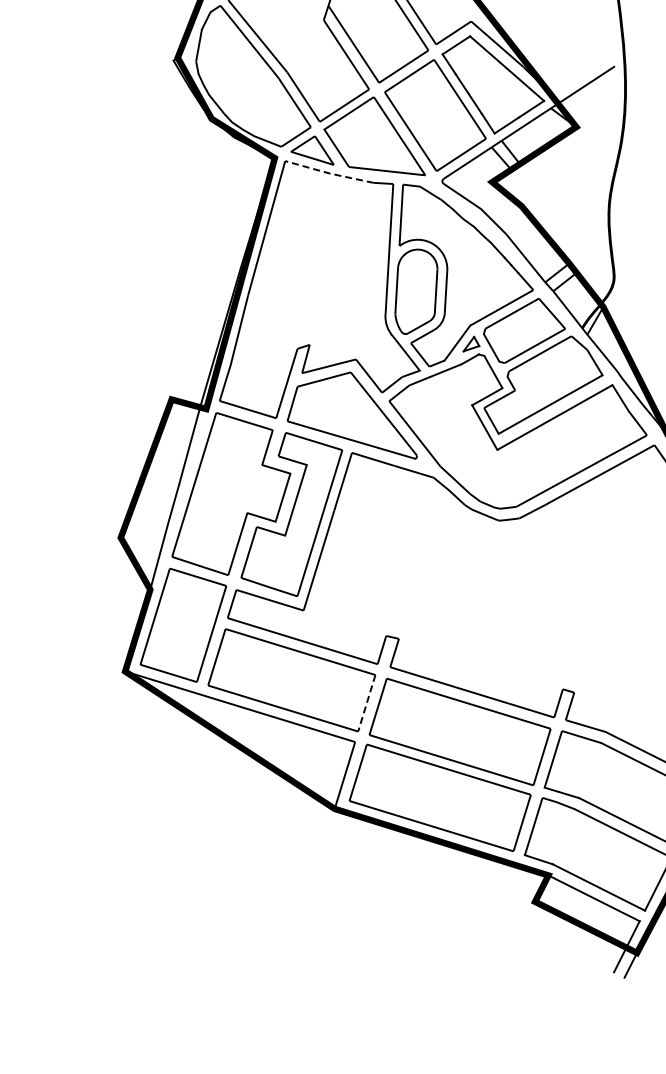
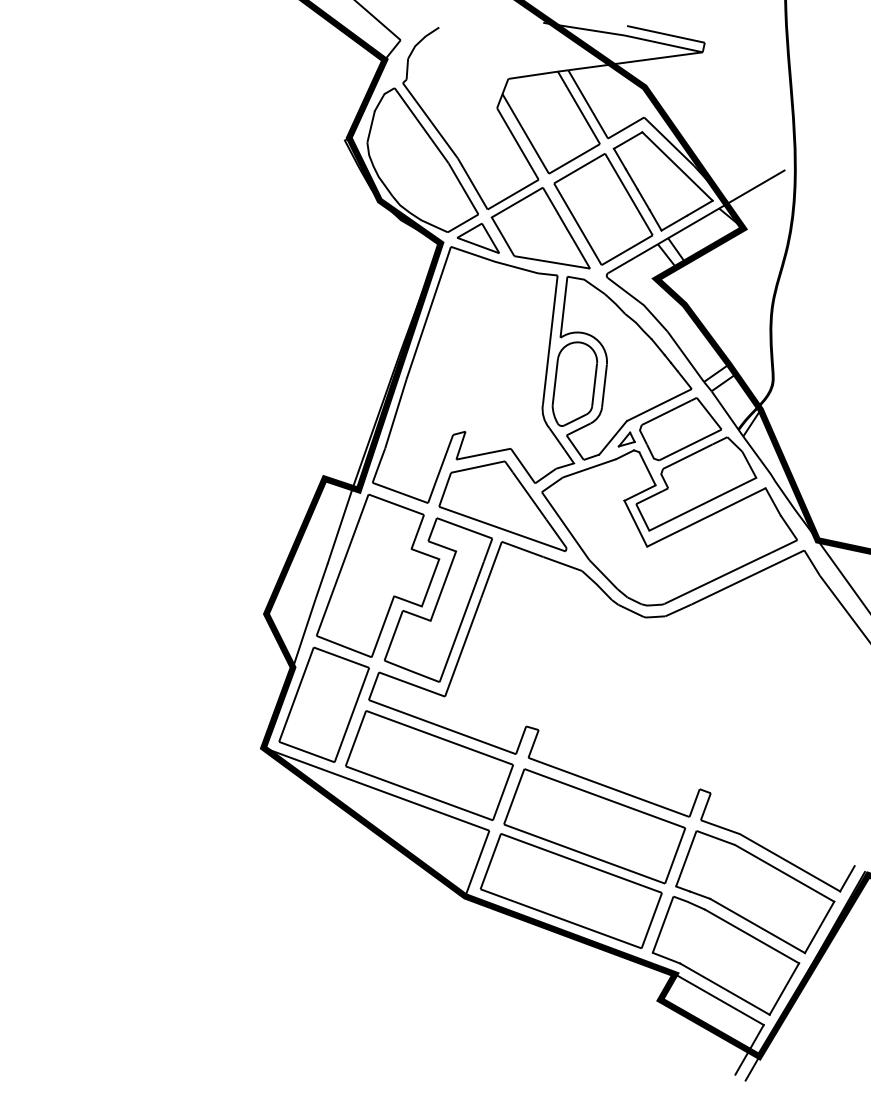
line: (329, 173) -> (494, 261), dashed -> solid
line: (367, 703) -> (503, 792), dashed -> solid

